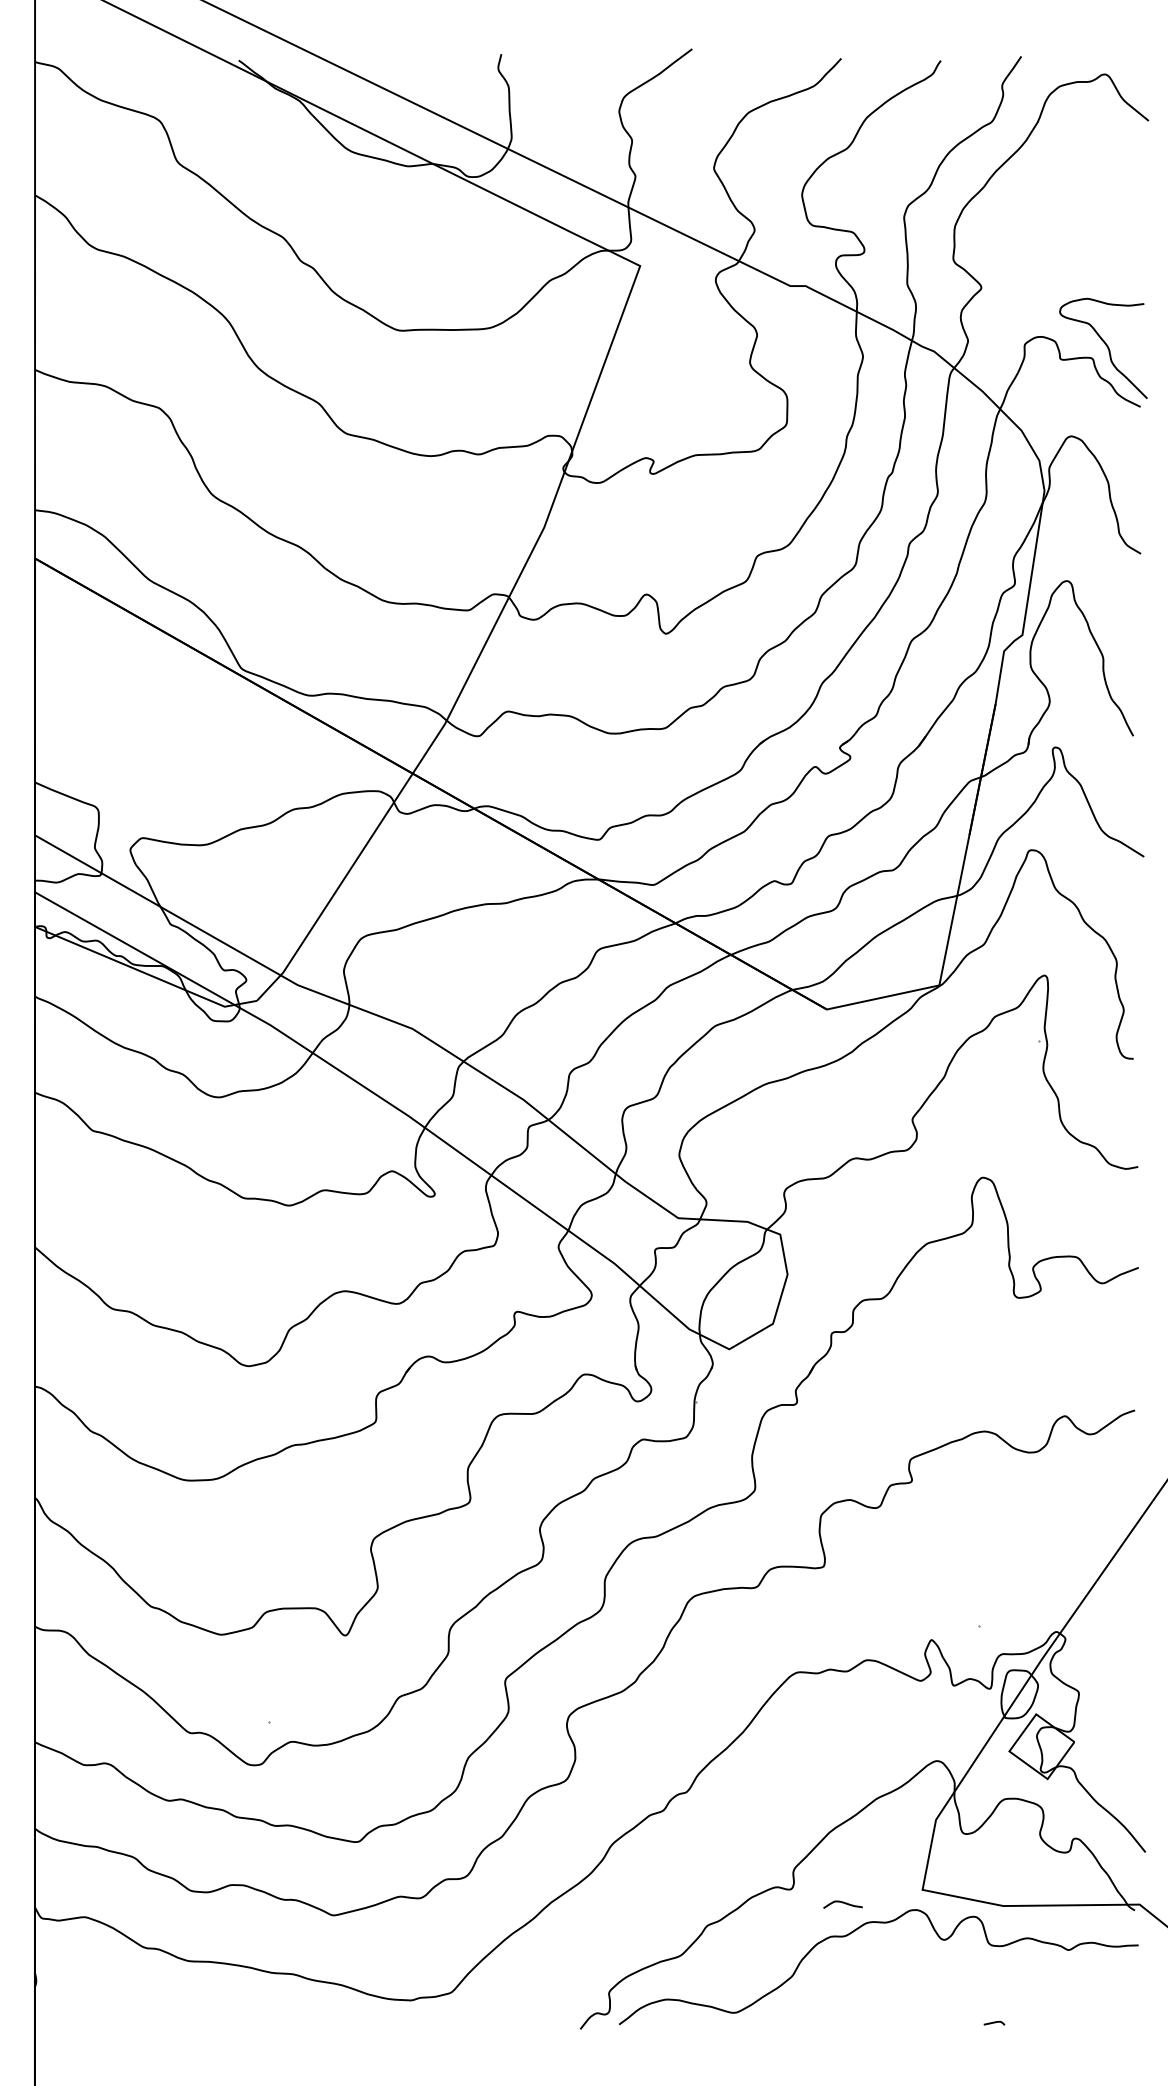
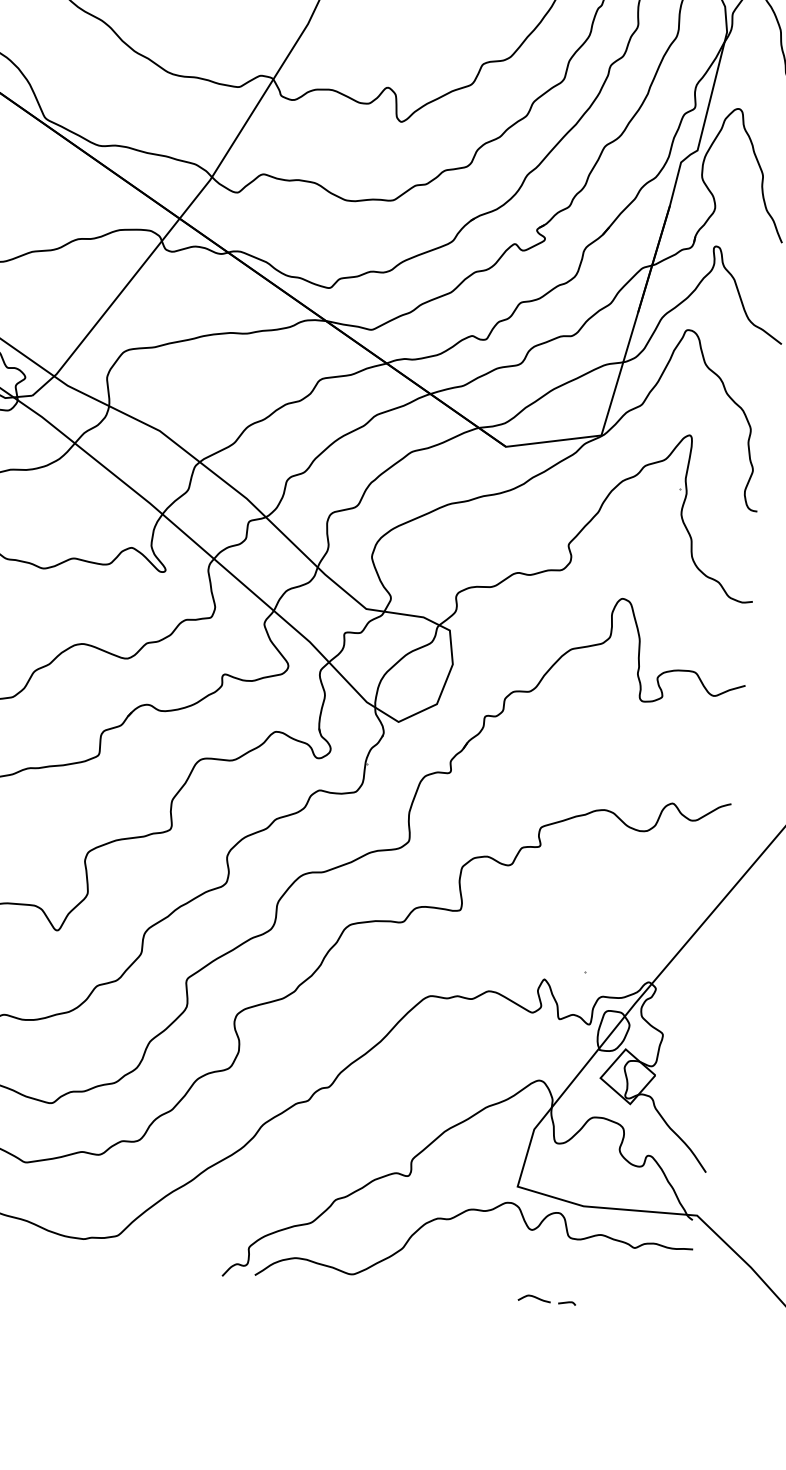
curve: (842, 1903) -> (534, 1297), moved

